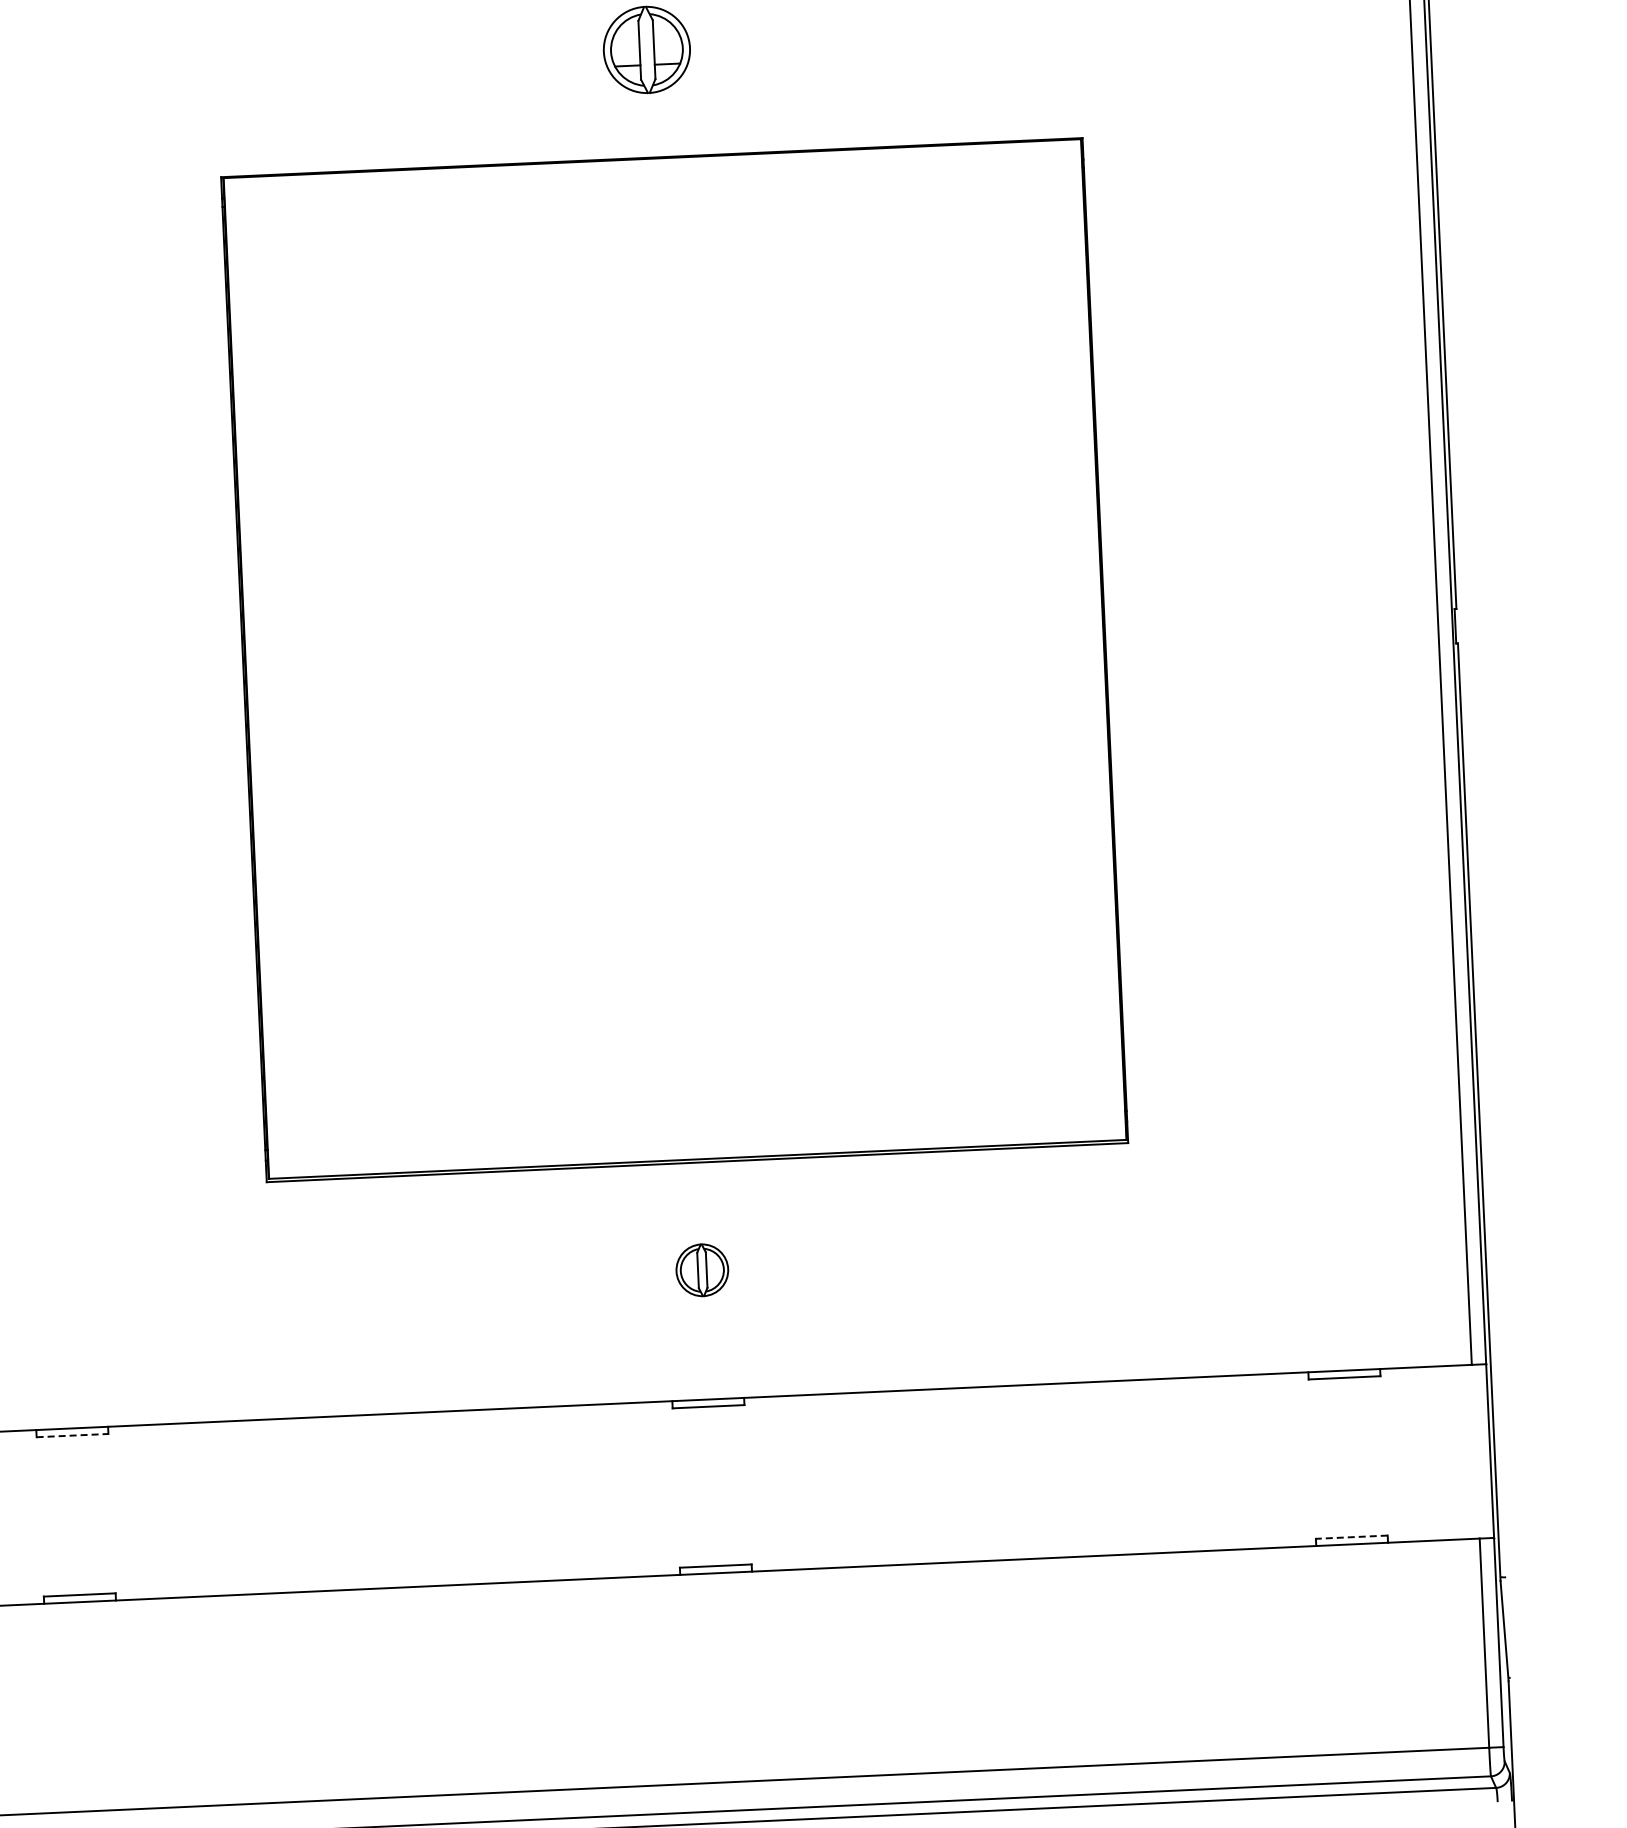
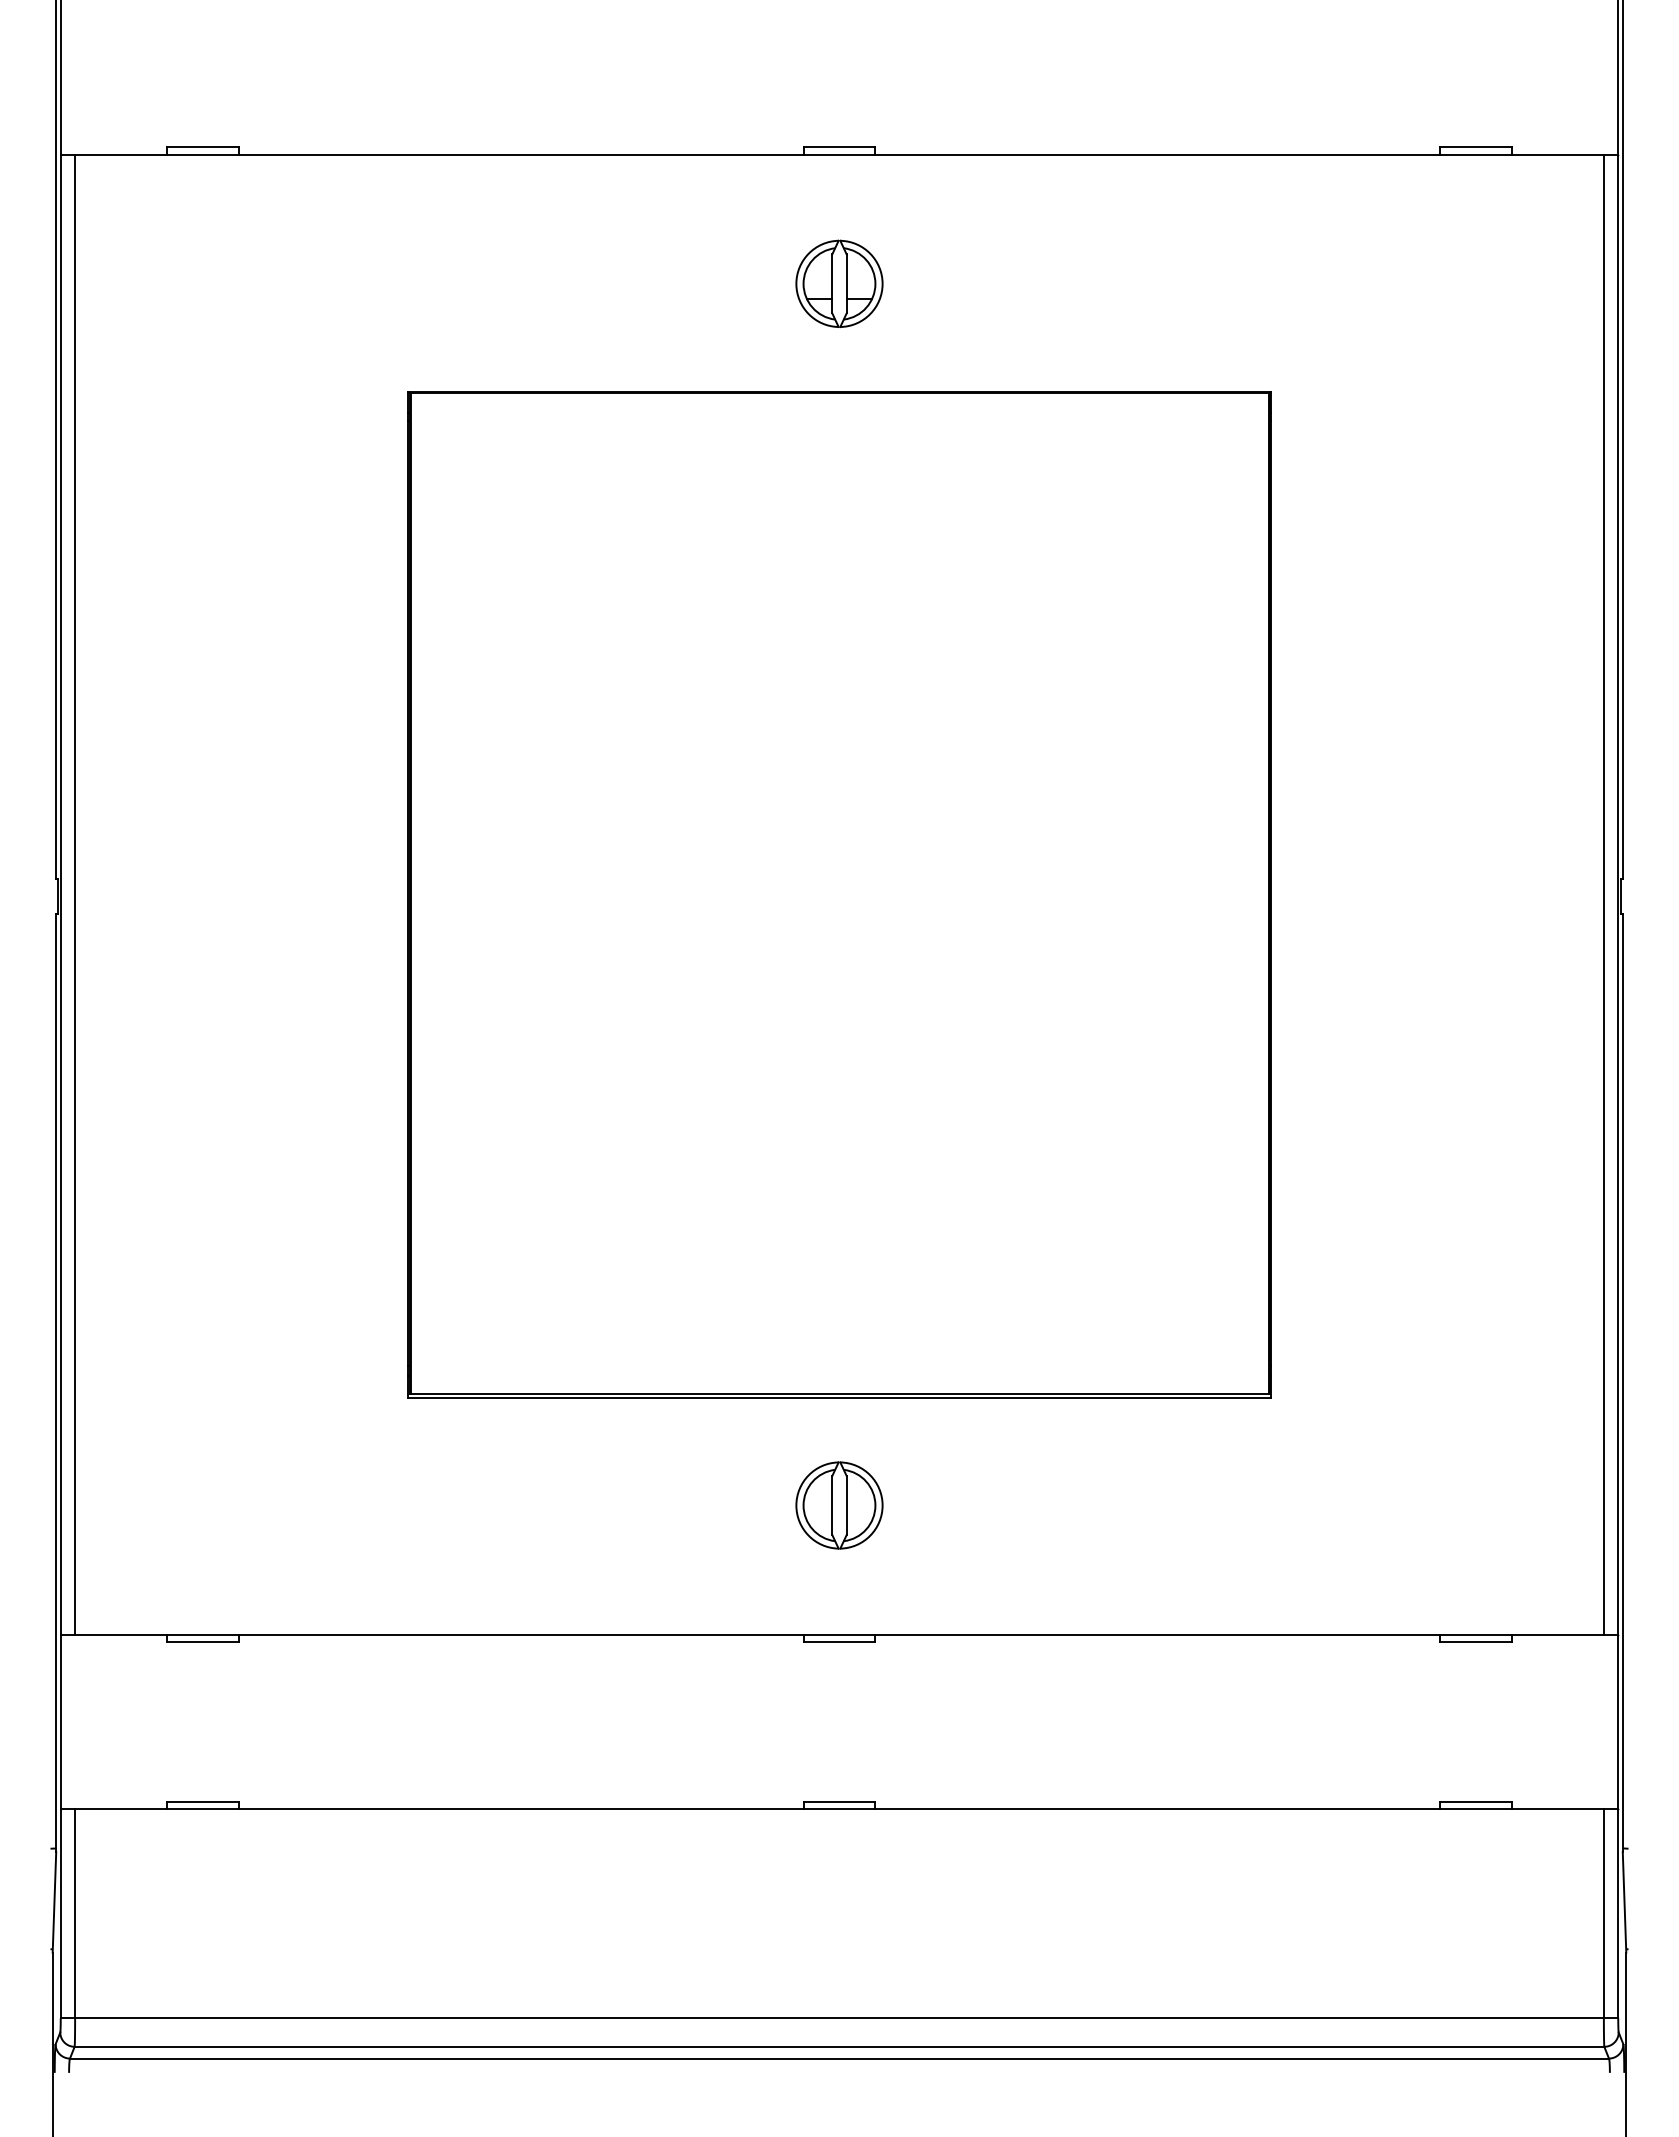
part: (702, 1270) -> (839, 1505), size x1.67
line: (72, 1436) -> (202, 1642), dashed -> solid
line: (1352, 1537) -> (1476, 1801), dashed -> solid

